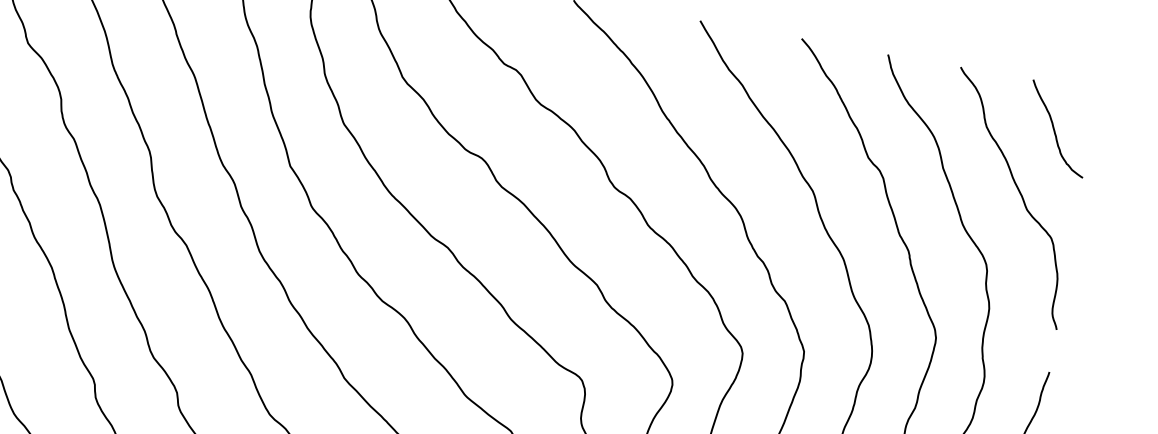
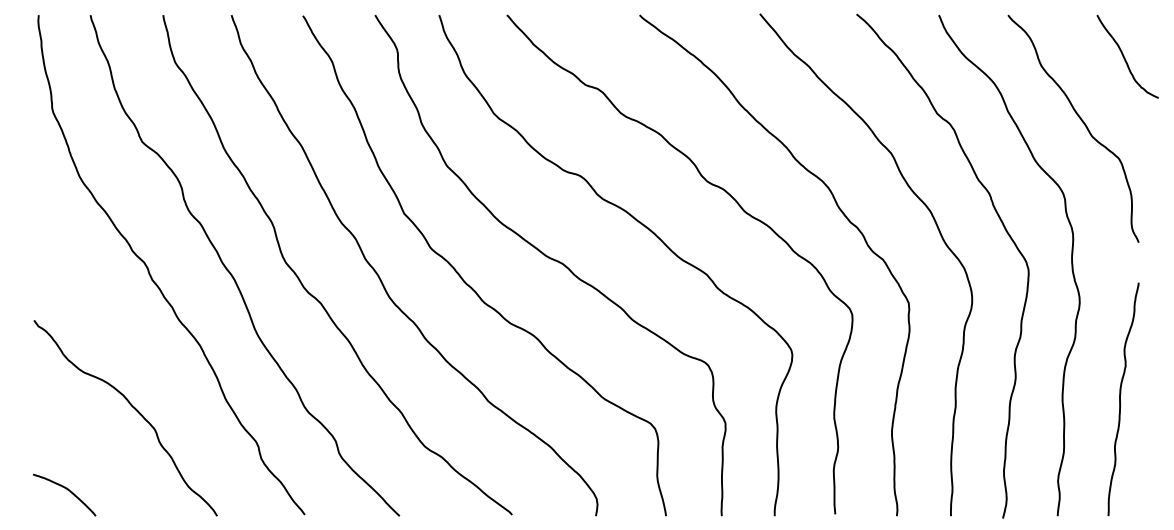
curve: (1055, 129) -> (1125, 57), moved

